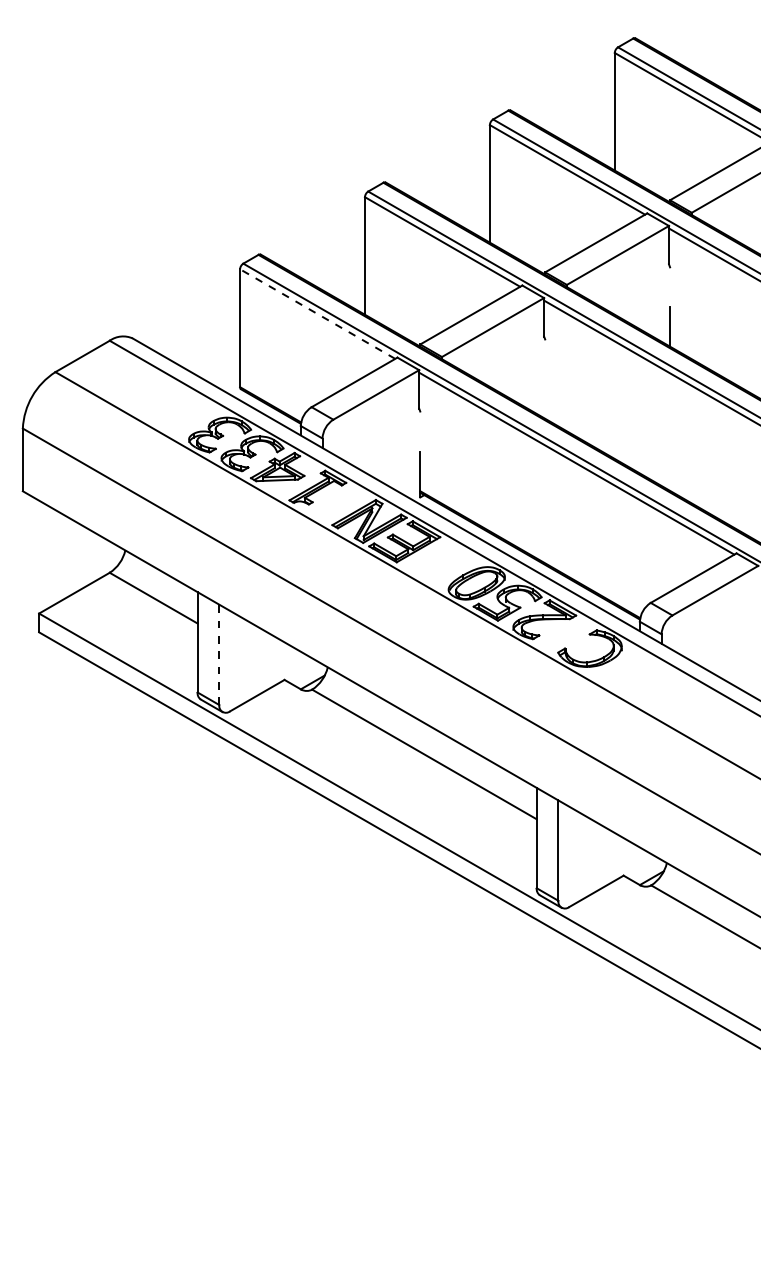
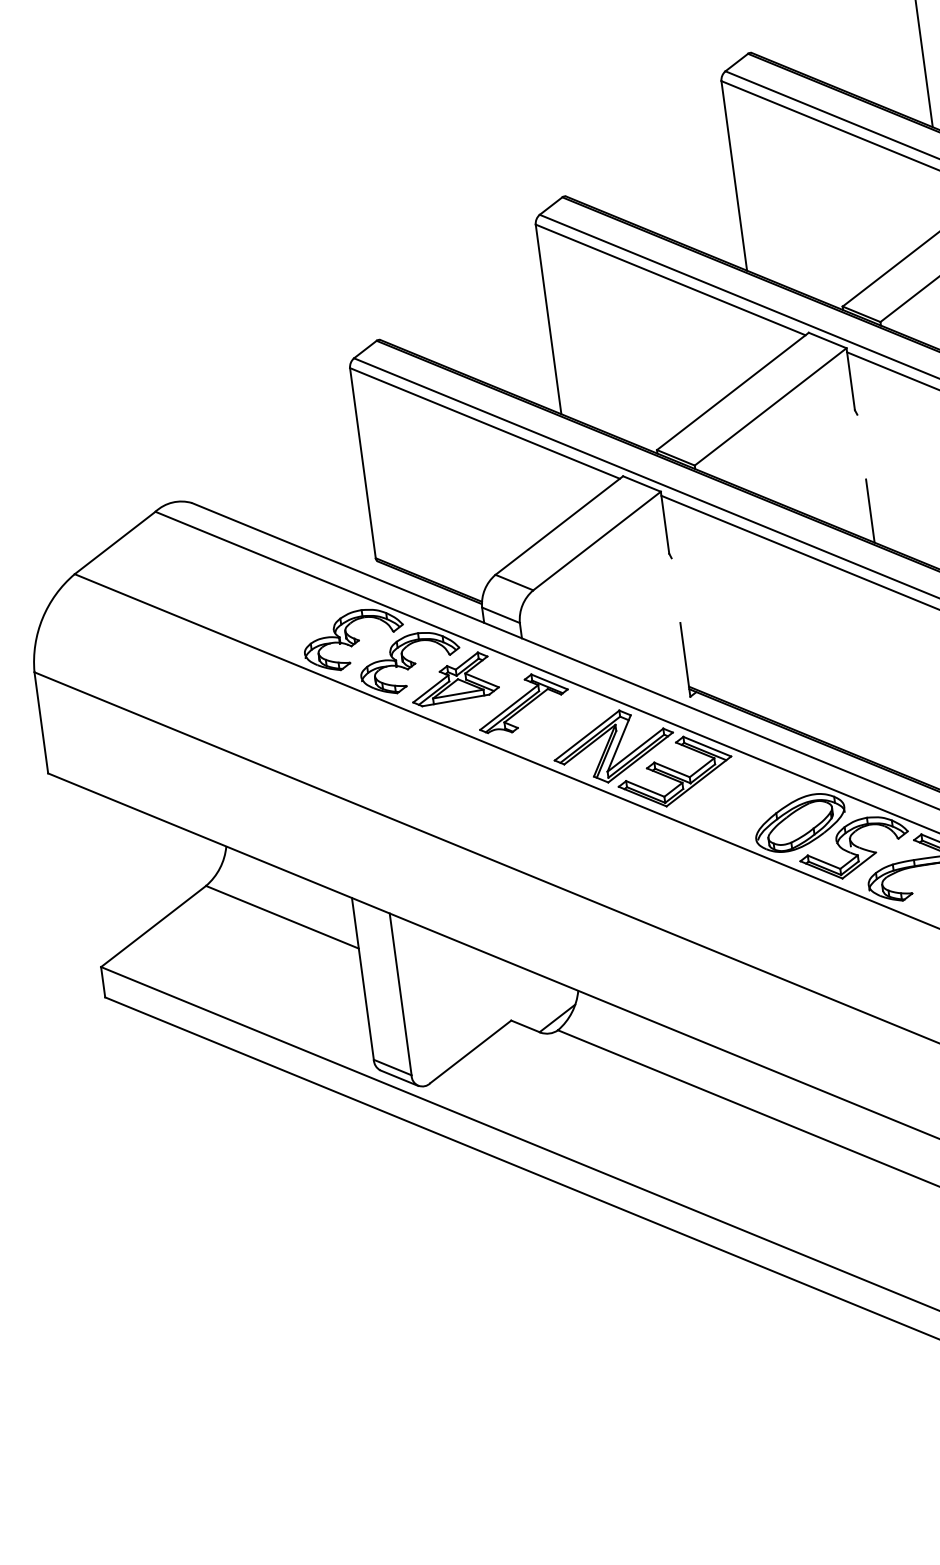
line: (317, 314) -> (484, 424), dashed -> solid
line: (545, 398) -> (870, 509), added
line: (219, 654) -> (400, 993), dashed -> solid

